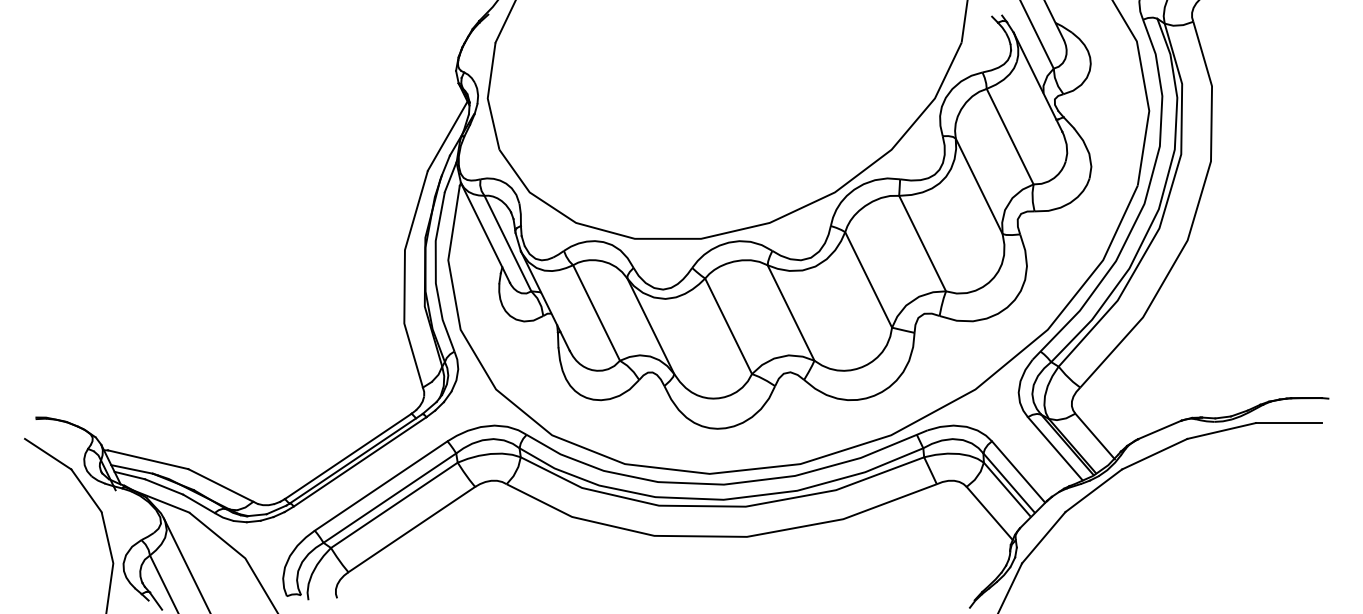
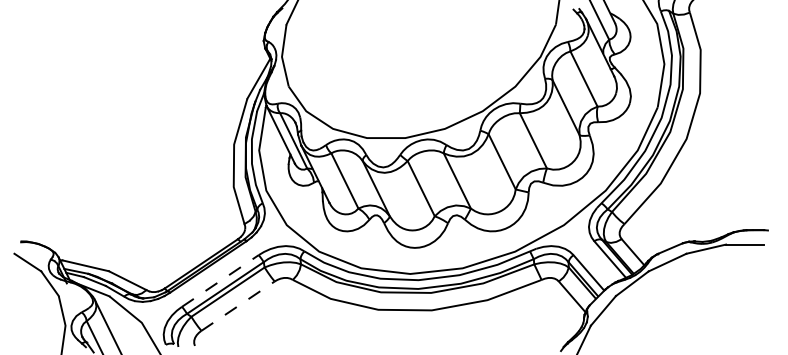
line: (381, 485) -> (220, 280), solid -> dashed
line: (412, 528) -> (238, 305), solid -> dashed

